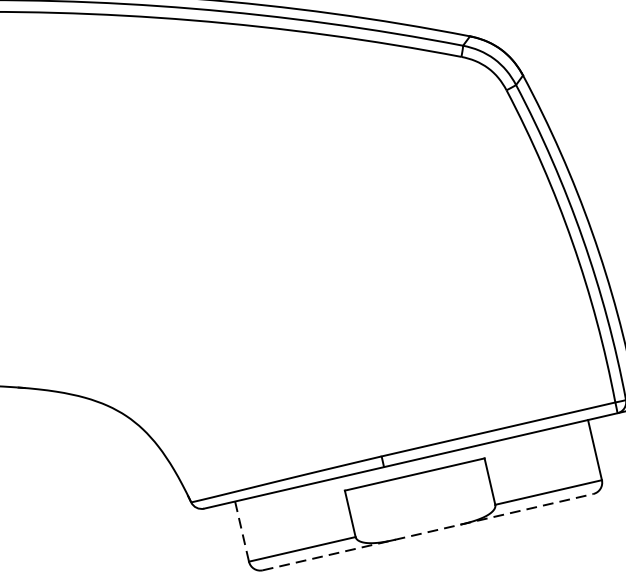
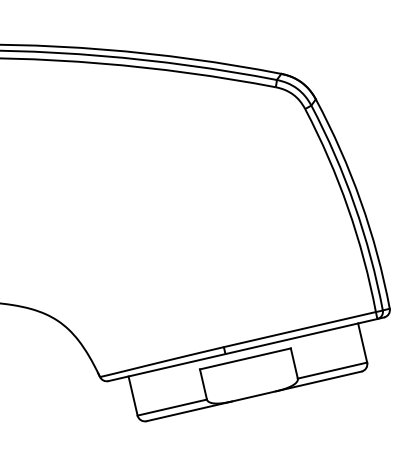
line: (242, 532) -> (133, 396), dashed -> solid
line: (428, 532) -> (254, 396), dashed -> solid

